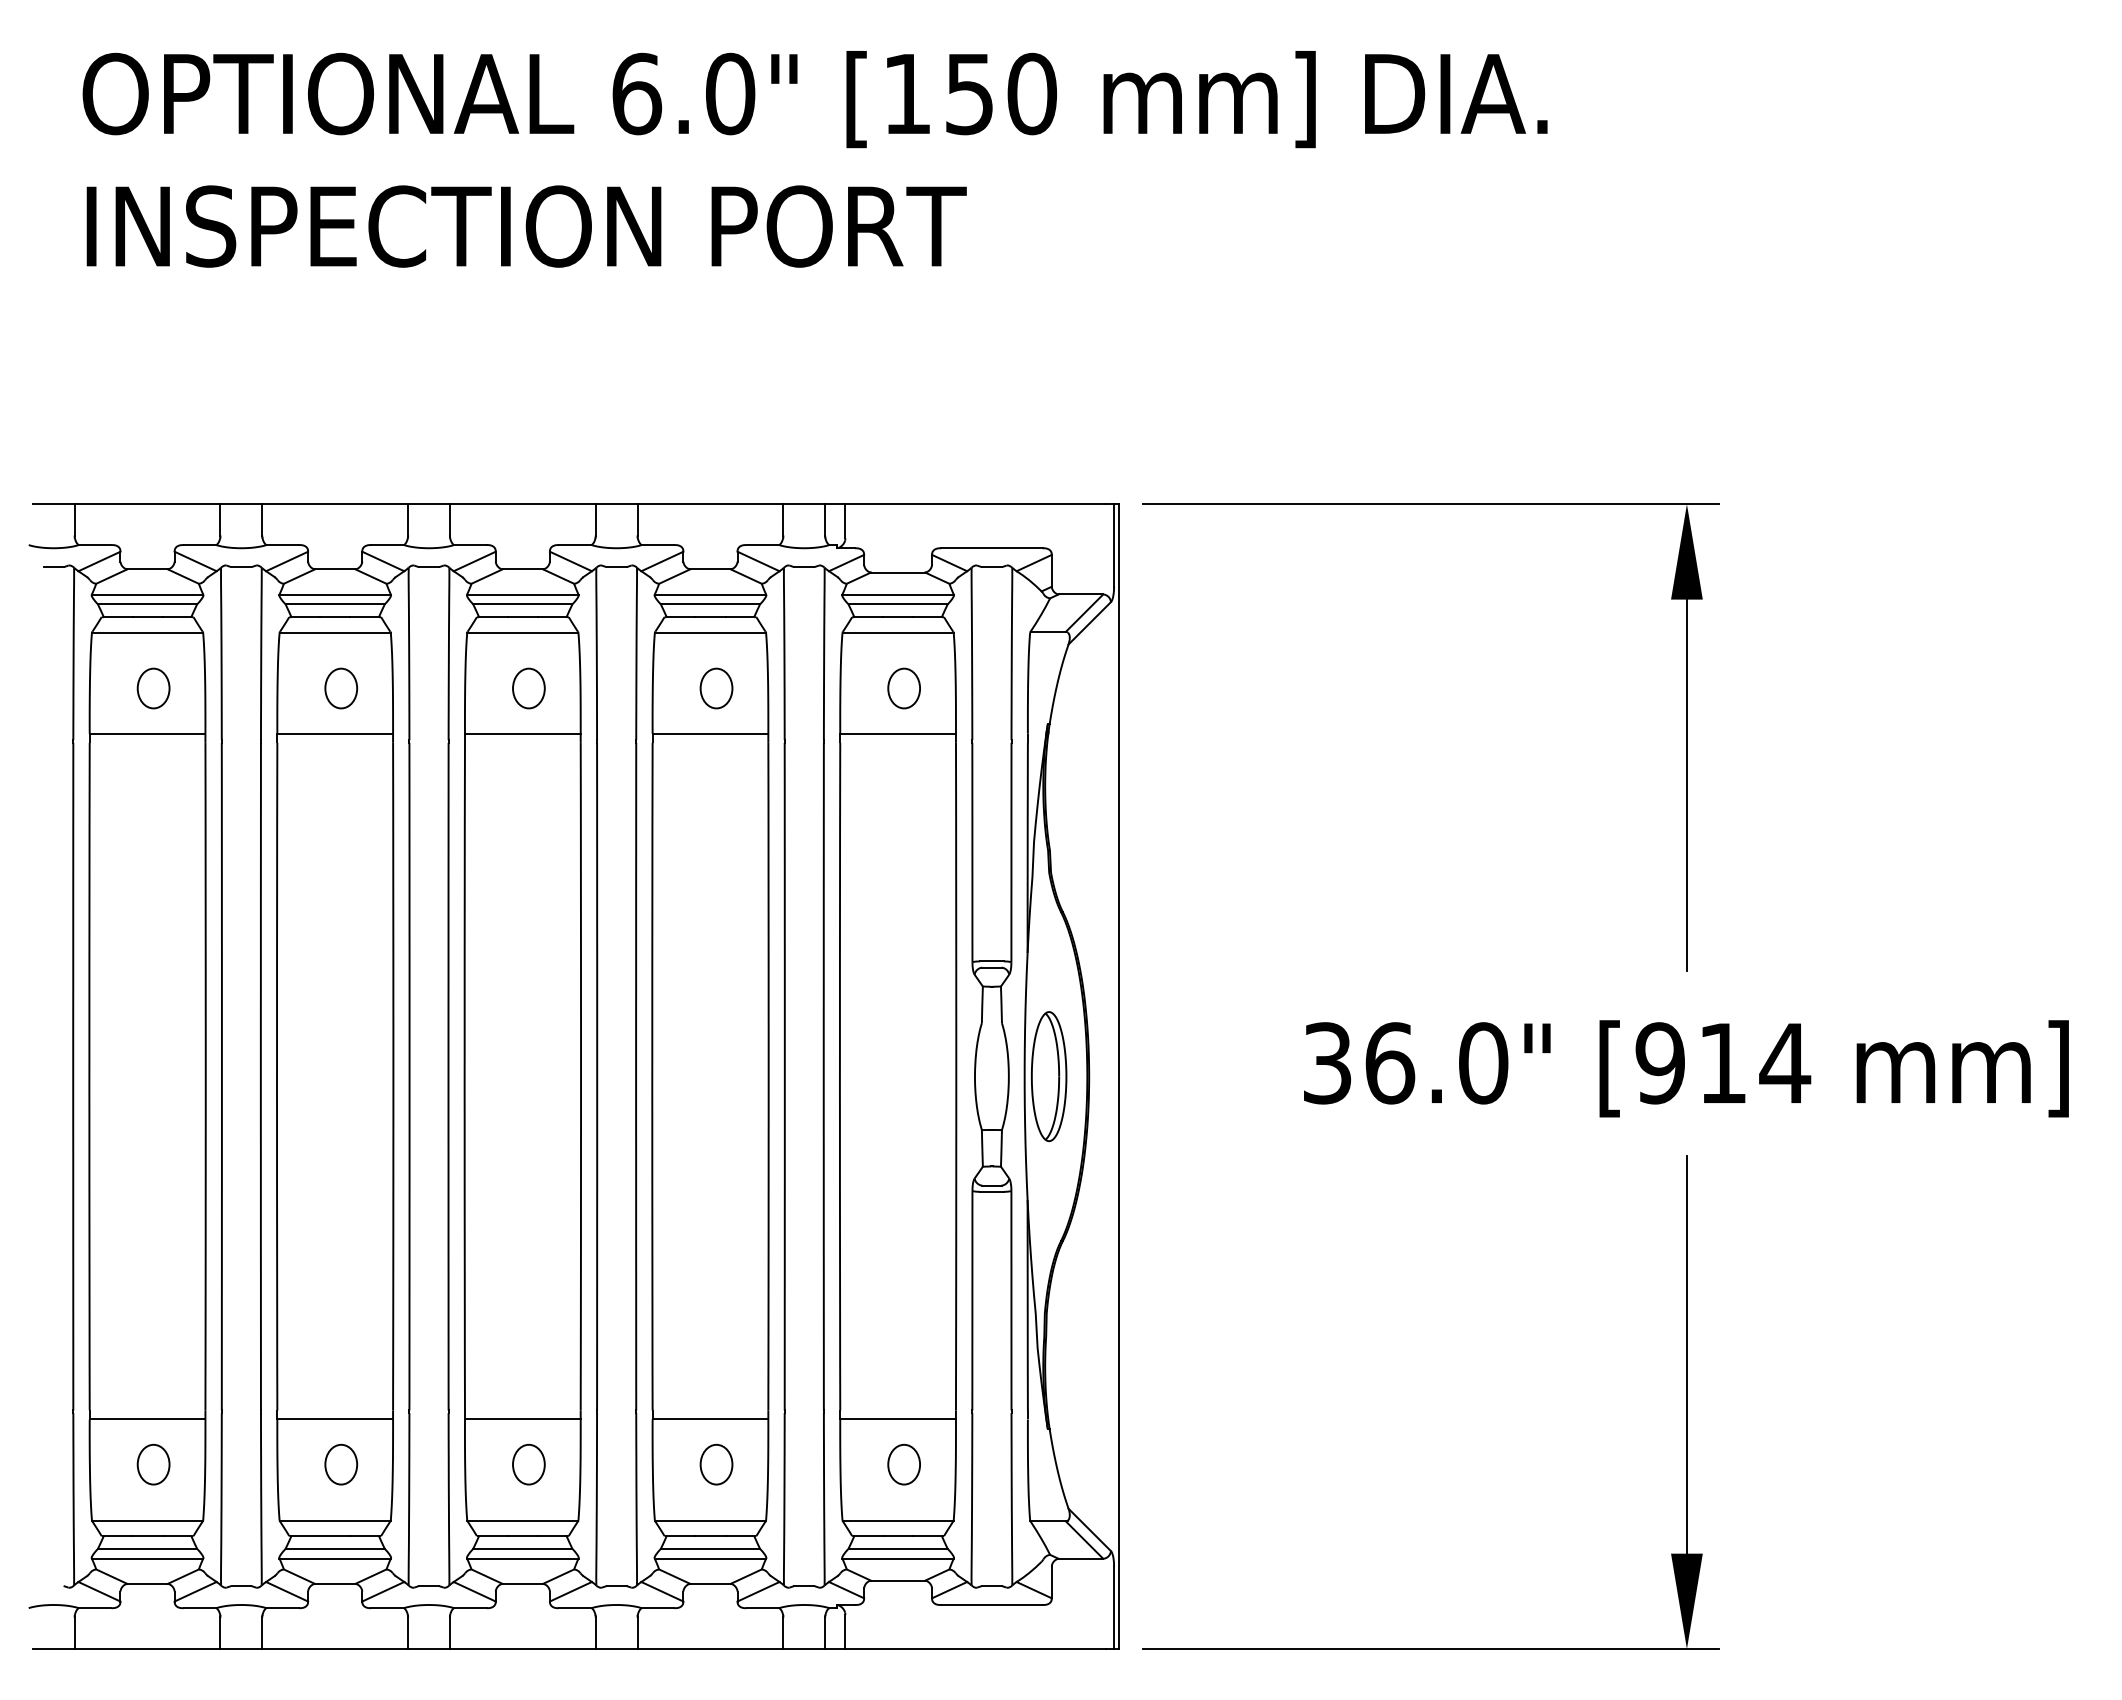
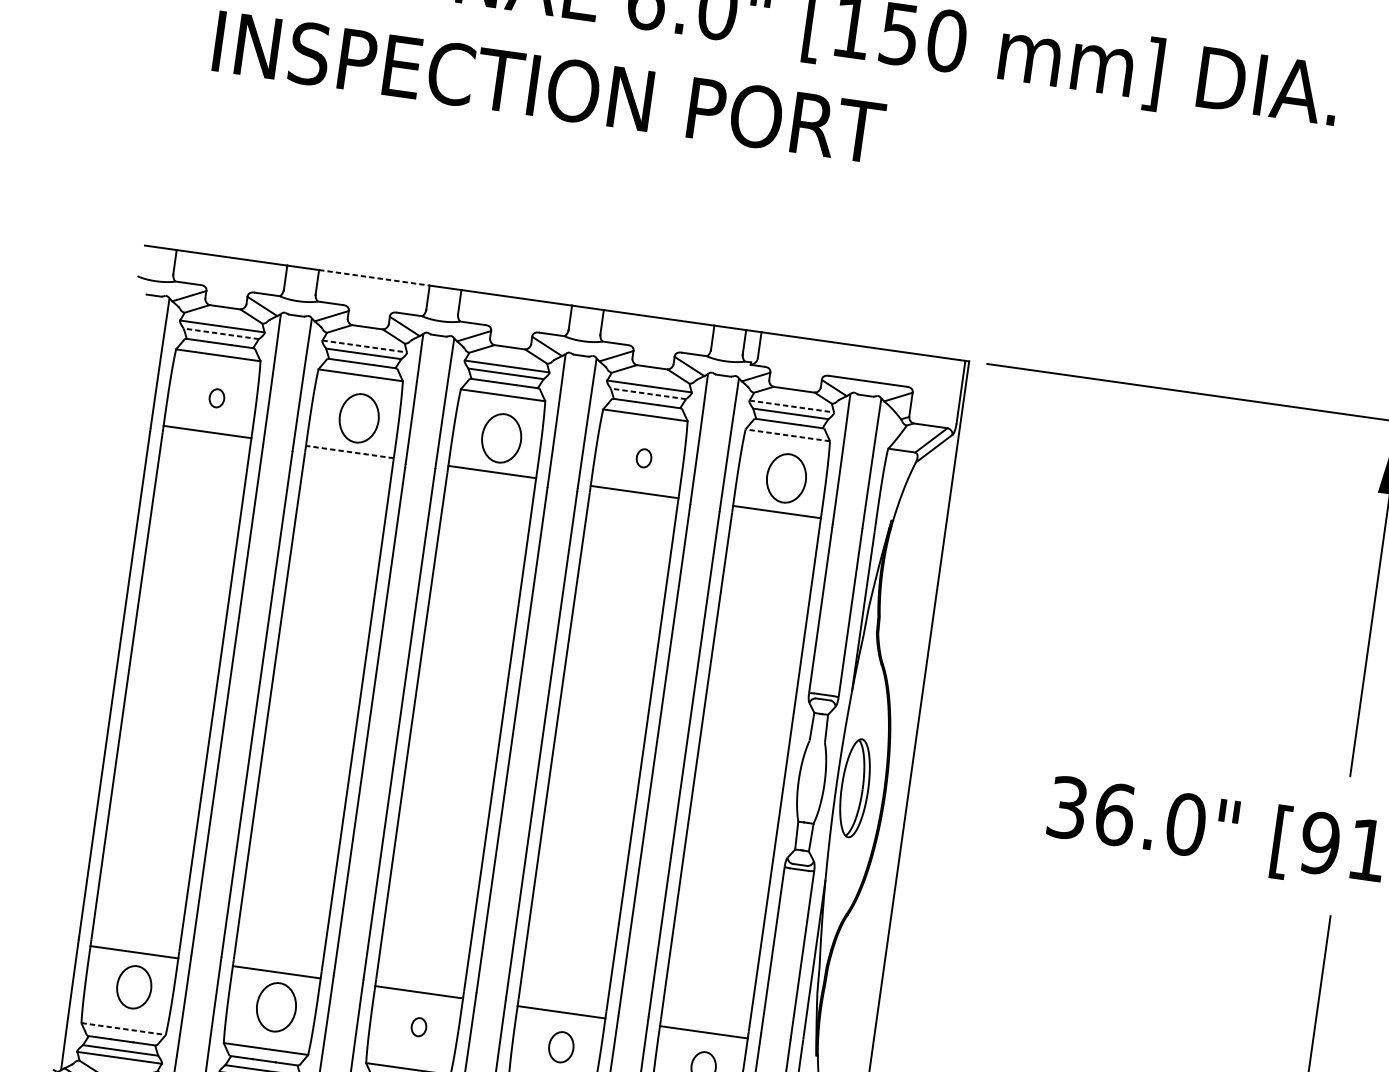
line: (335, 504) -> (374, 278), solid -> dashed
line: (335, 594) -> (364, 346), solid -> dashed
line: (898, 594) -> (792, 406), solid -> dashed
line: (147, 604) -> (221, 333), solid -> dashed
line: (710, 604) -> (648, 393), solid -> dashed
line: (898, 632) -> (788, 435), solid -> dashed
part: (153, 688) -> (216, 398), size x0.6
part: (341, 688) -> (359, 418), size x1.6
part: (528, 688) -> (501, 438), size x1.6
part: (716, 688) -> (644, 458), size x0.6
part: (903, 688) -> (785, 478), size x1.6
line: (335, 733) -> (350, 451), solid -> dashed
part: (153, 1464) -> (134, 987), size x1.4
part: (341, 1464) -> (276, 1007), size x1.6
part: (528, 1464) -> (418, 1027), size x0.6
line: (147, 1520) -> (123, 1028), solid -> dashed

